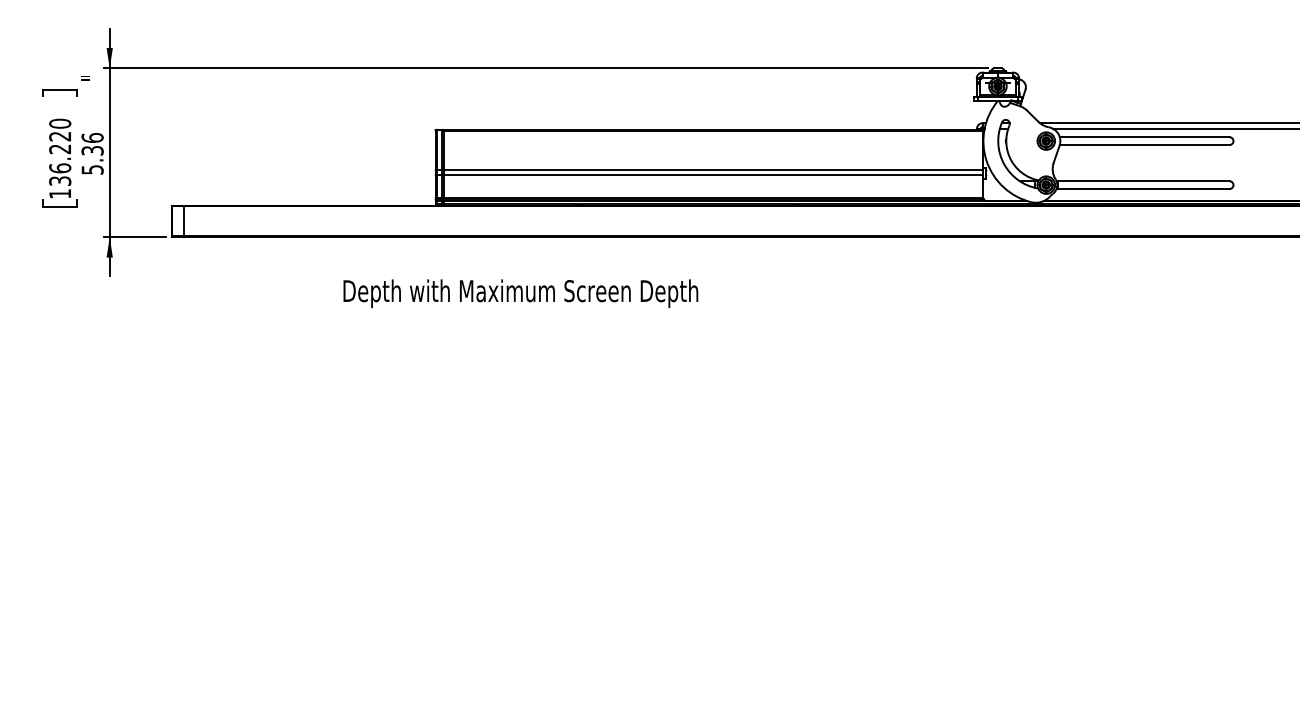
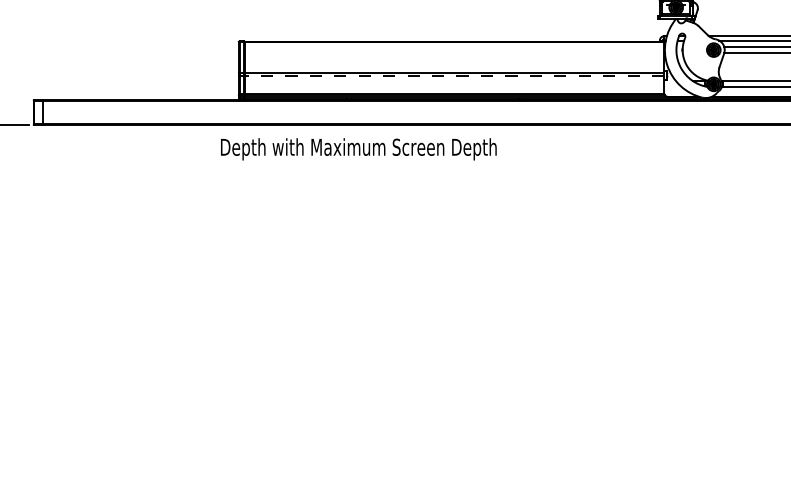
line: (713, 174) -> (454, 76), solid -> dashed
text: (520, 293) -> (358, 149), moved

